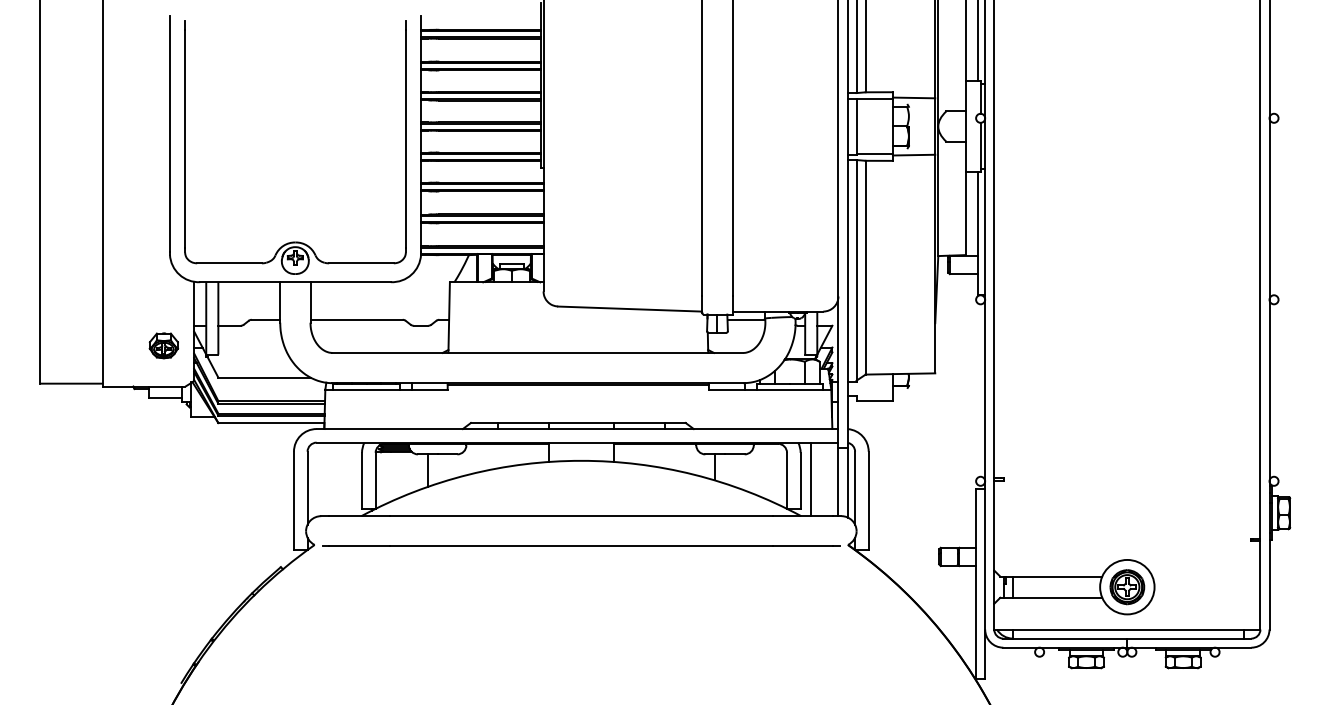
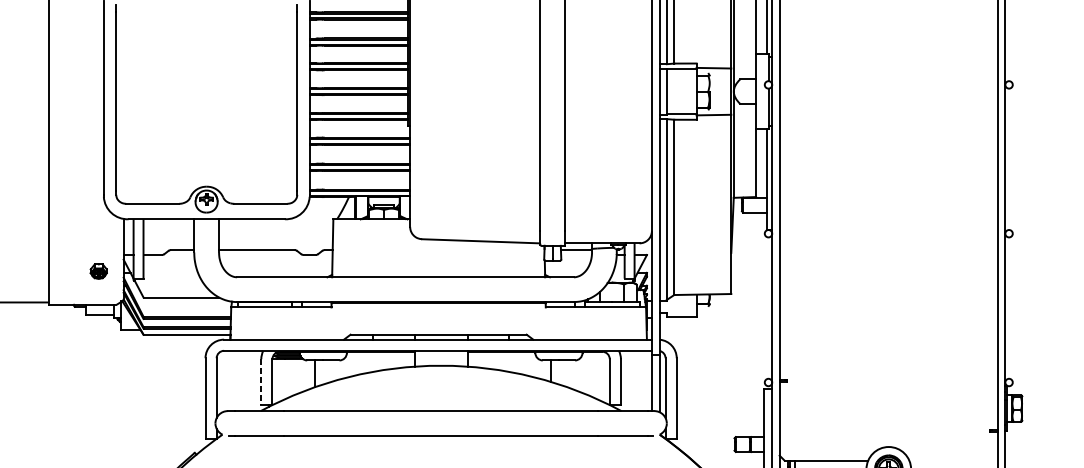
part: (163, 345) -> (98, 271), size x0.7
line: (810, 479) -> (629, 381), removed
line: (362, 480) -> (261, 381), solid -> dashed

